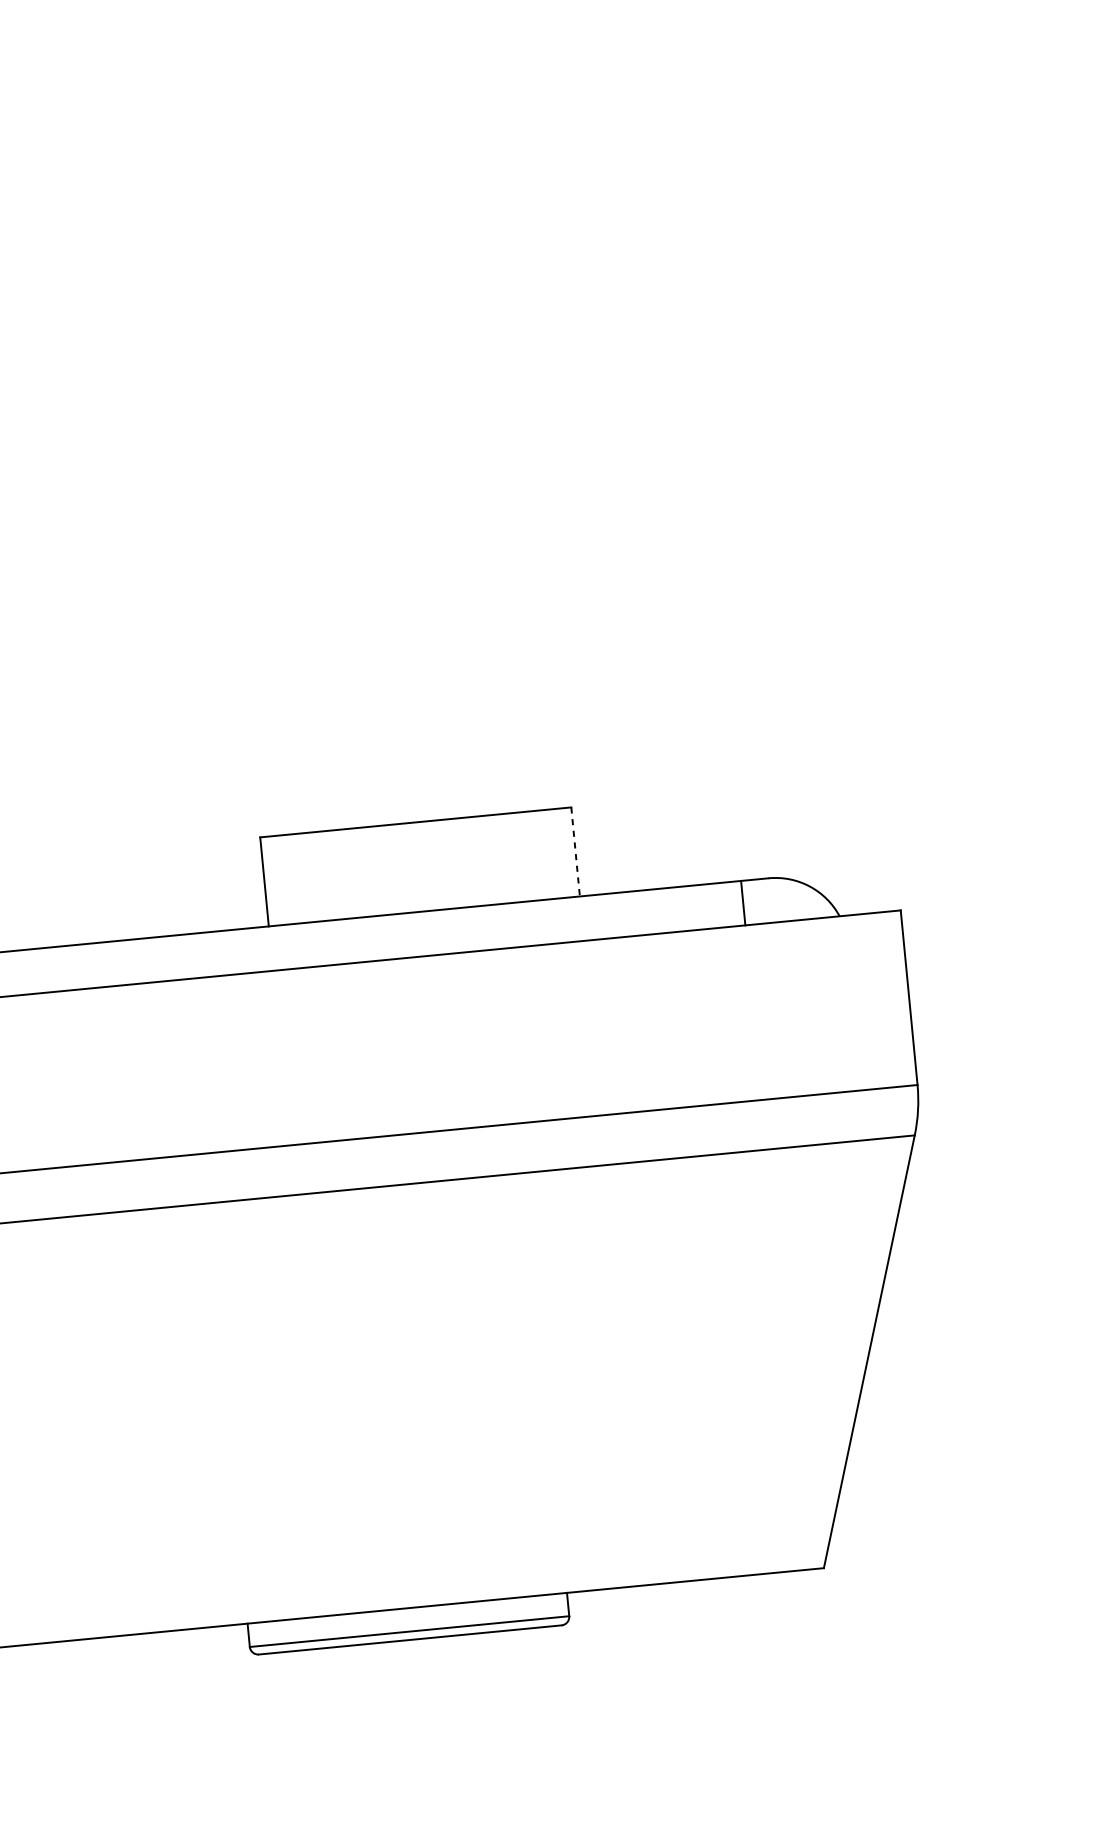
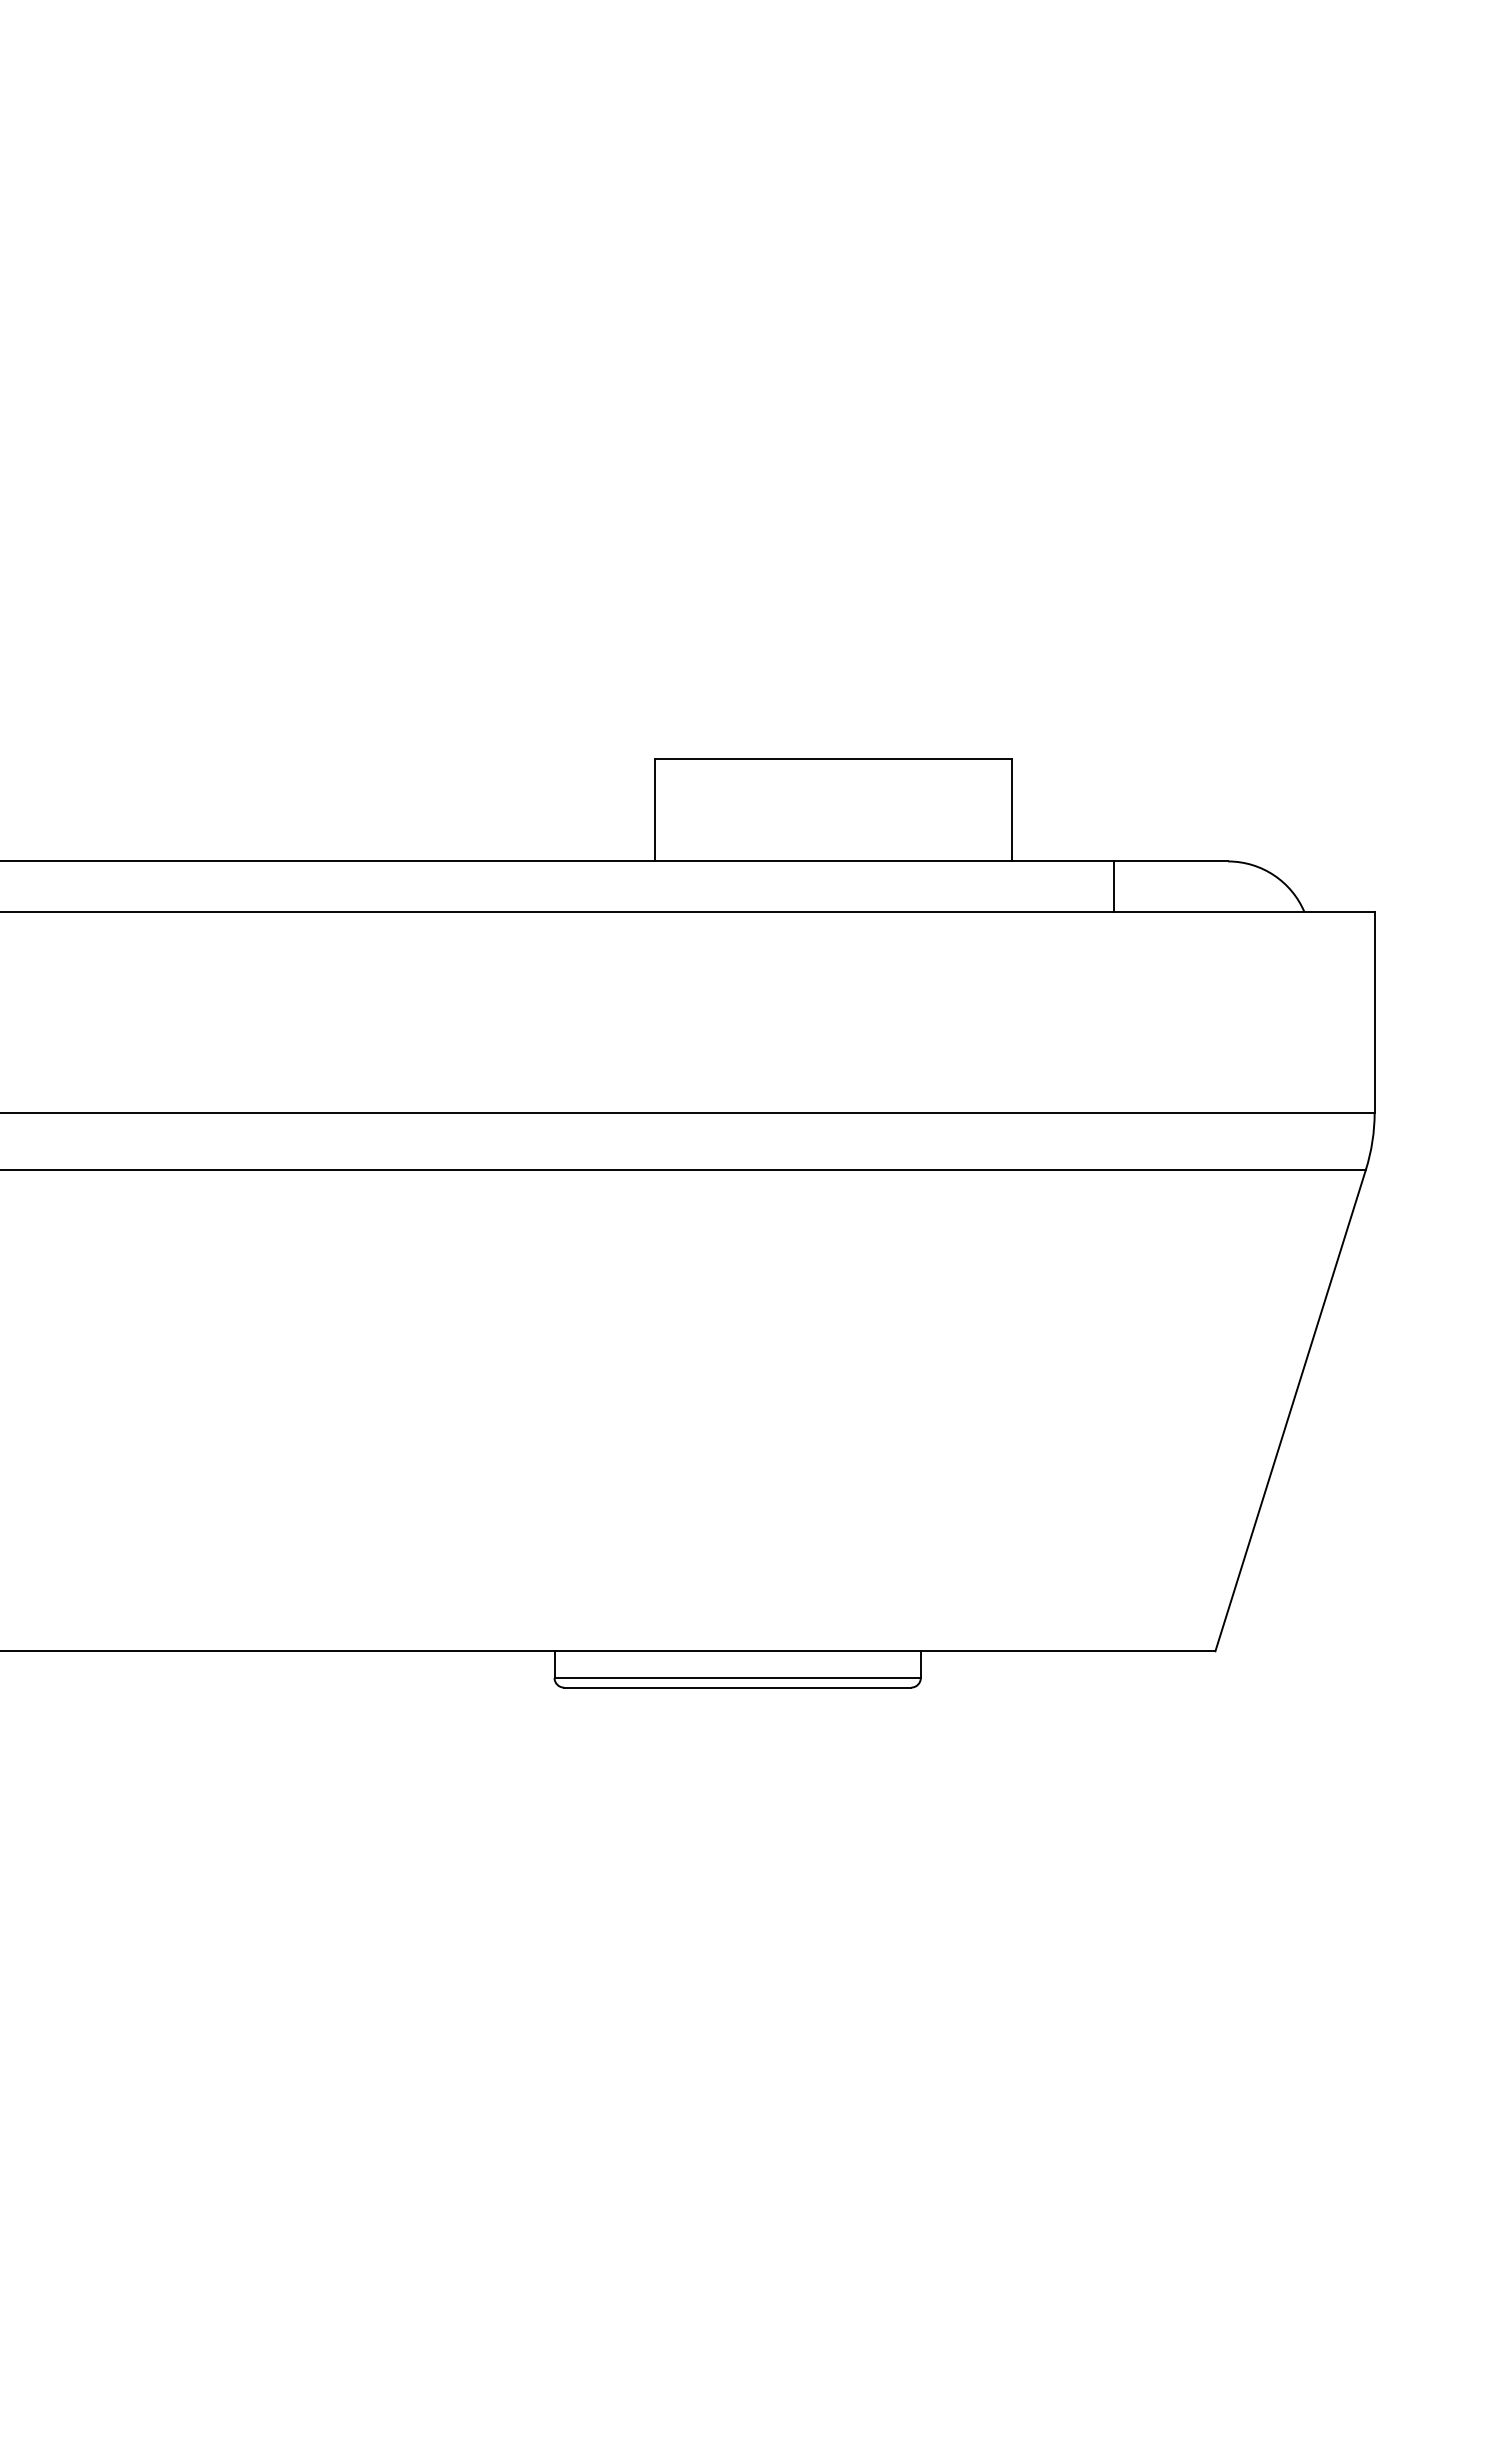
line: (575, 852) -> (1011, 810), dashed -> solid
line: (743, 902) -> (1113, 886), moved

